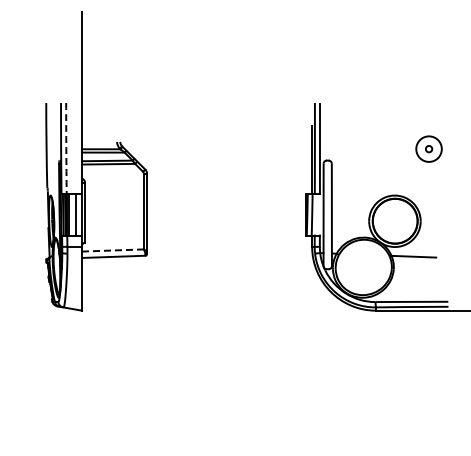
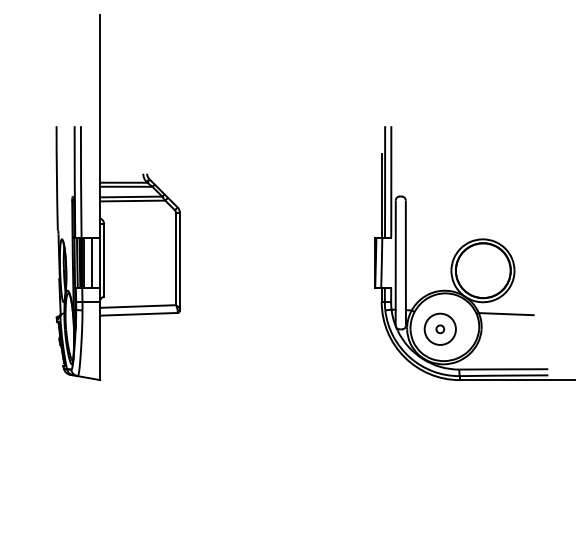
arc: (66, 148) -> (81, 181), dashed -> solid
part: (428, 148) -> (439, 328), moved
line: (112, 250) -> (137, 306), dashed -> solid

